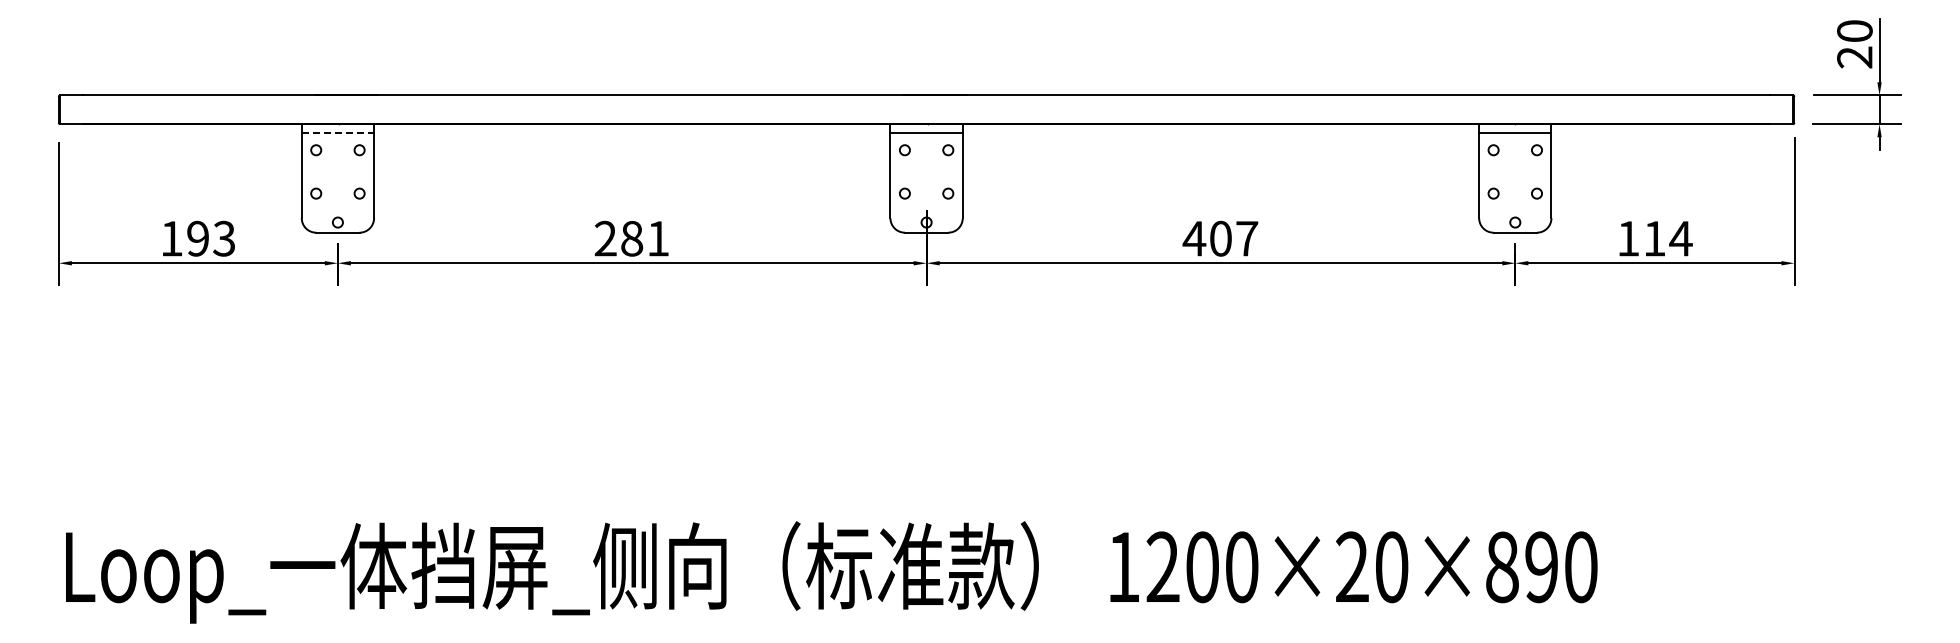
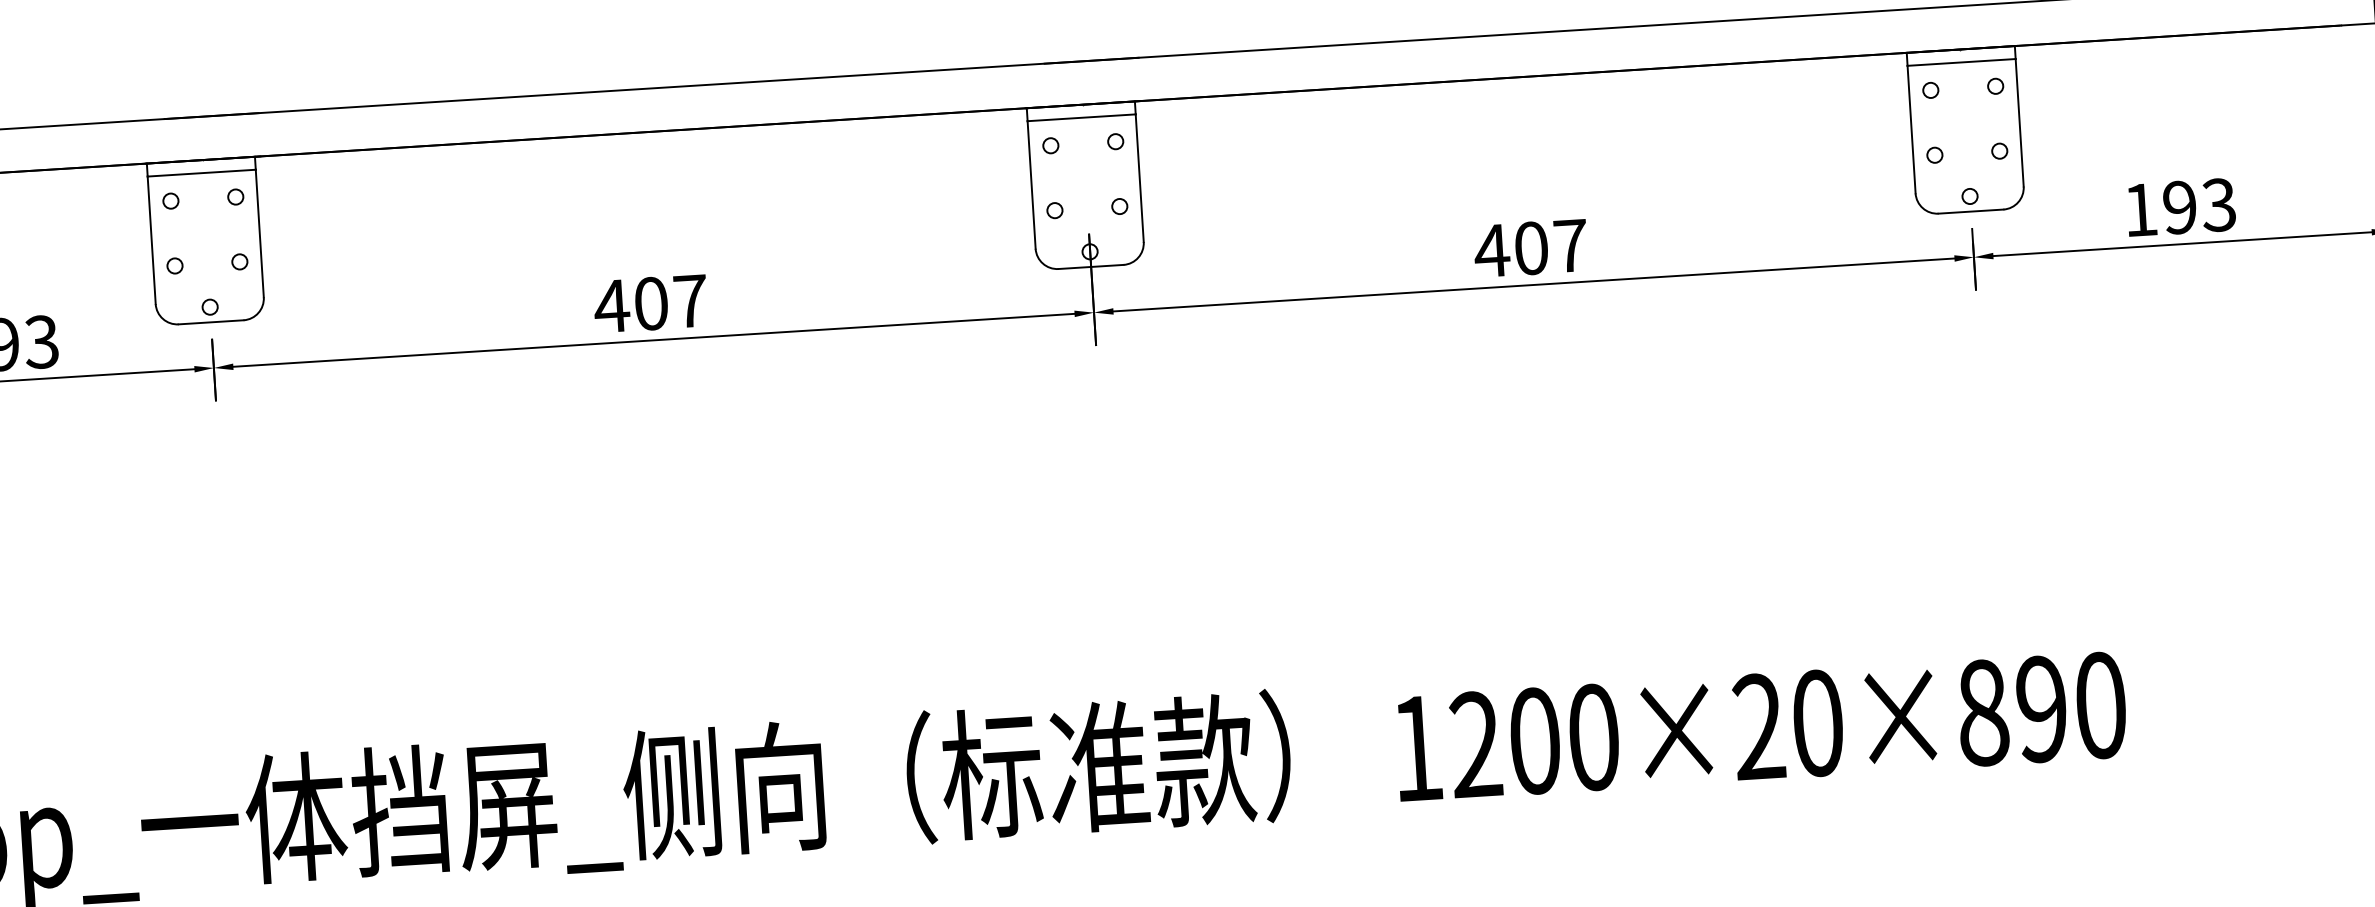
line: (338, 132) -> (202, 172), dashed -> solid
text: (631, 238) -> (650, 303), 281 -> 407
text: (1667, 238) -> (2199, 205), 114 -> 193

